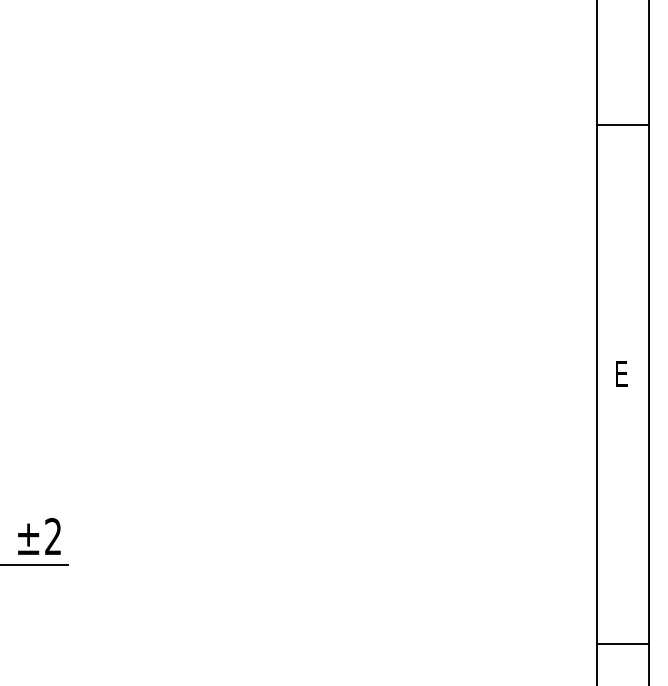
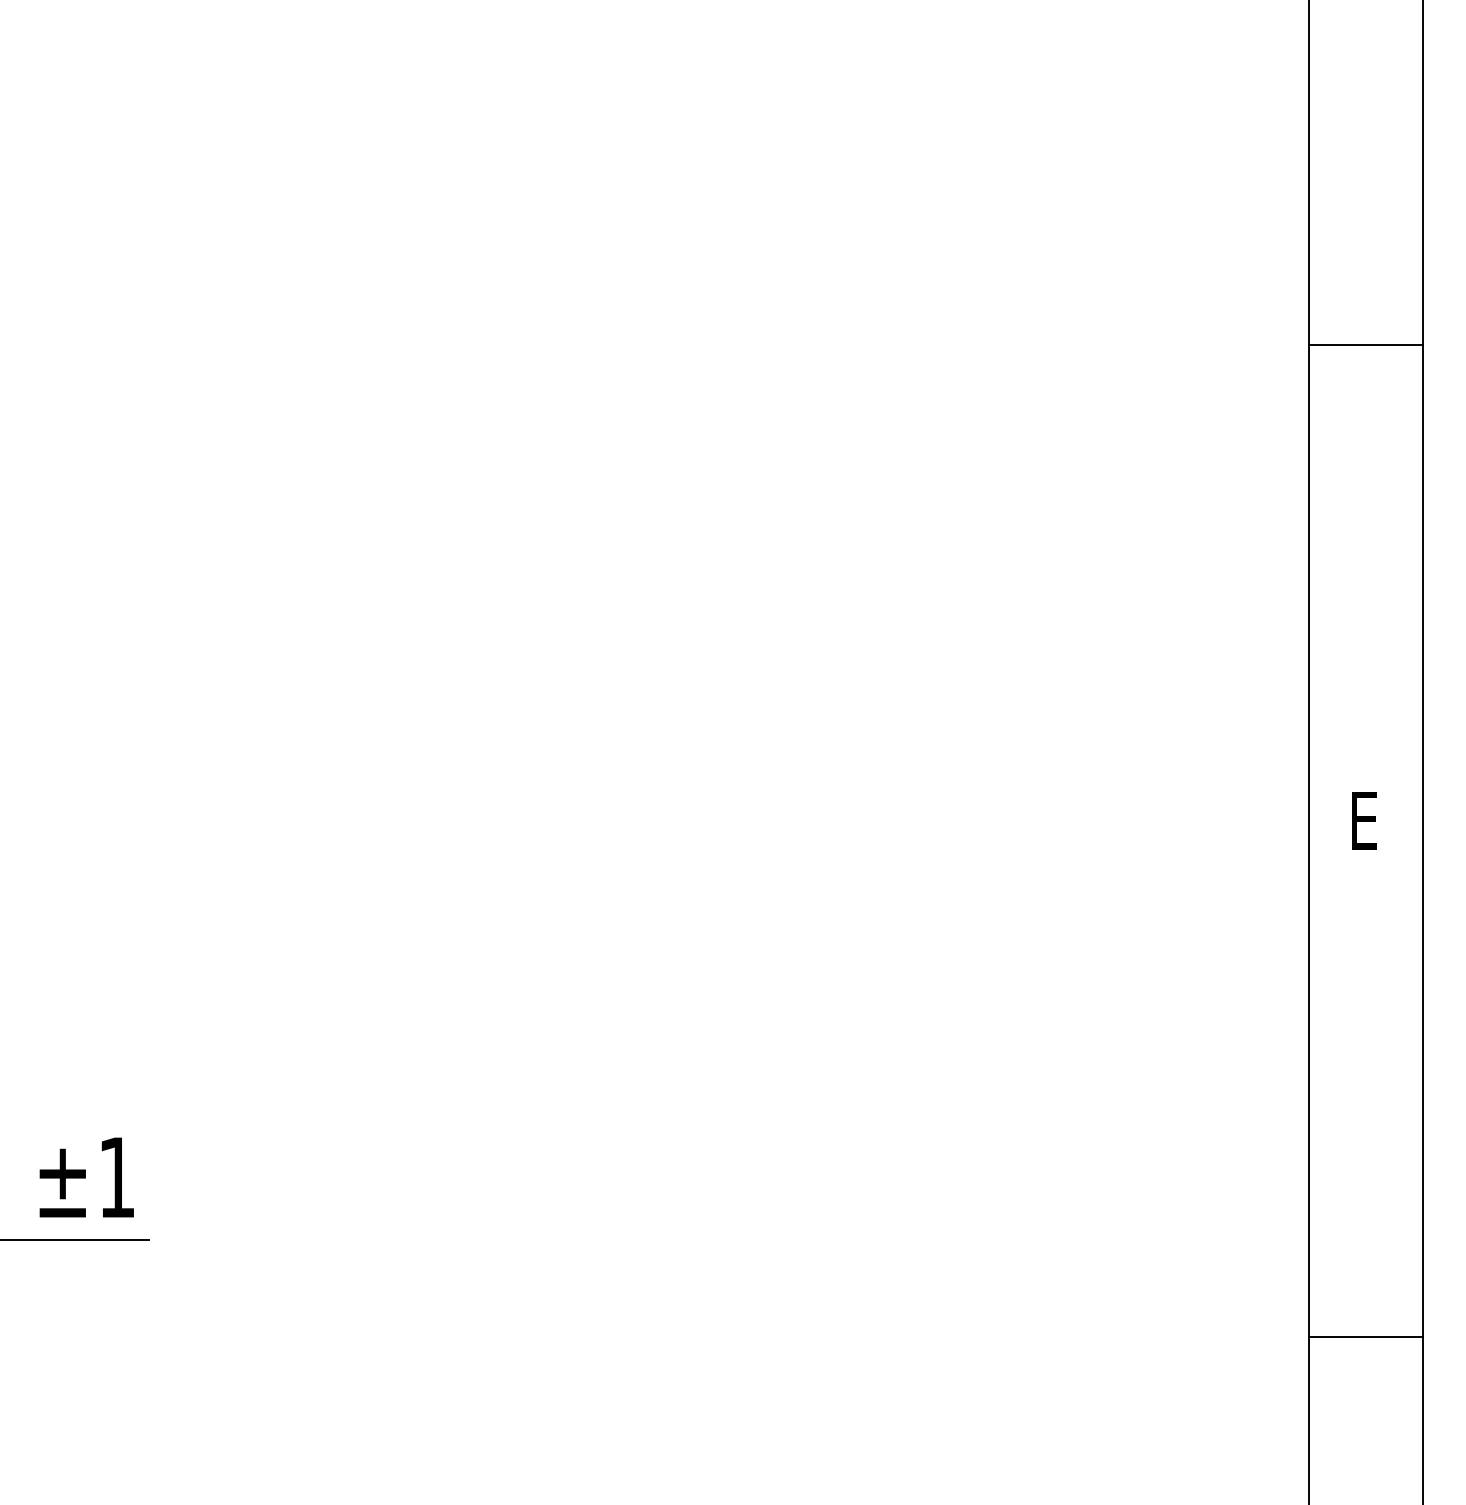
line: (622, 125) -> (1366, 345), moved
text: (52, 535) -> (115, 1174), ±2 -> ±1
line: (622, 644) -> (1366, 1337), moved

